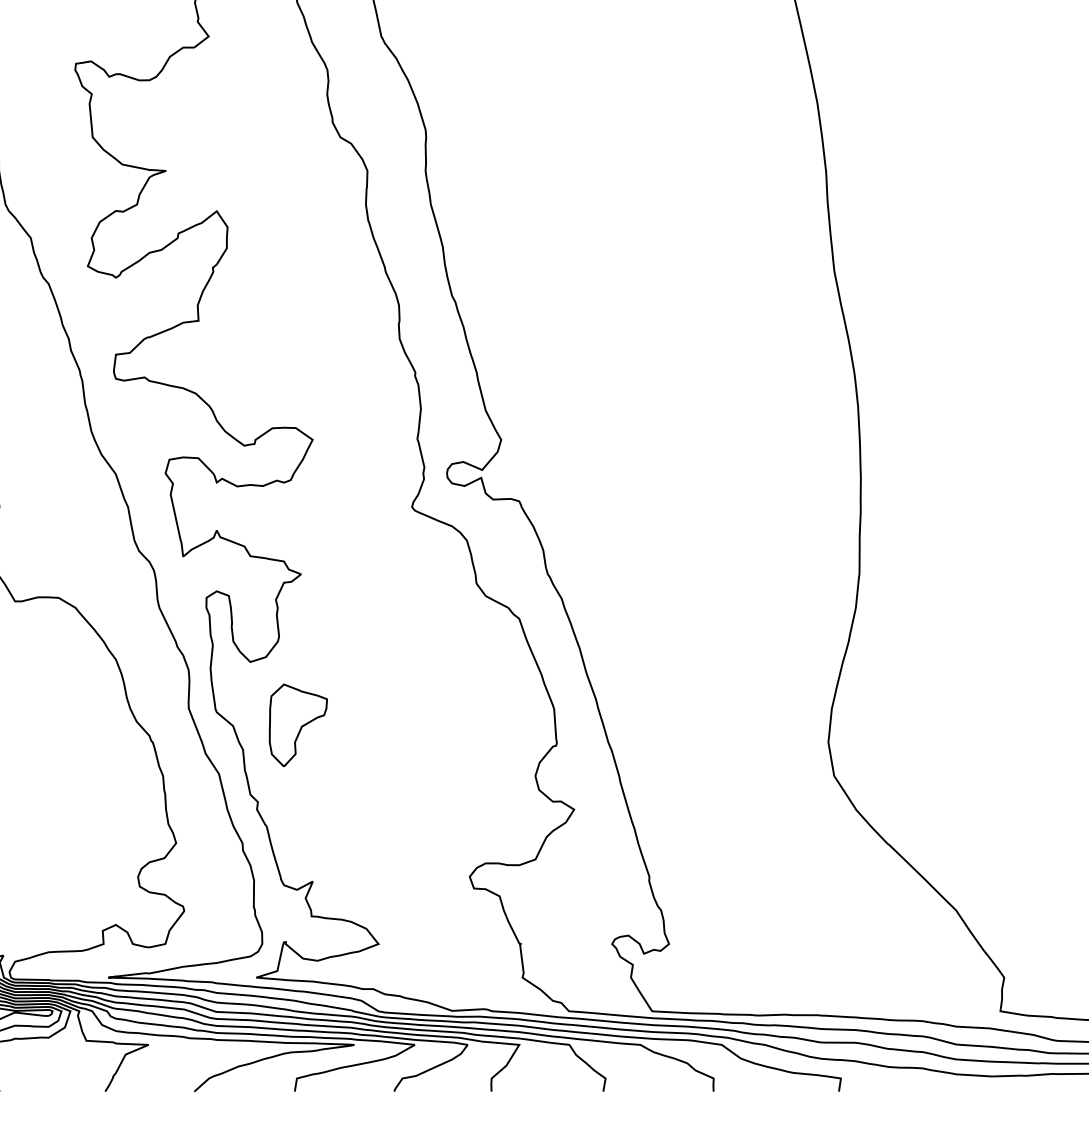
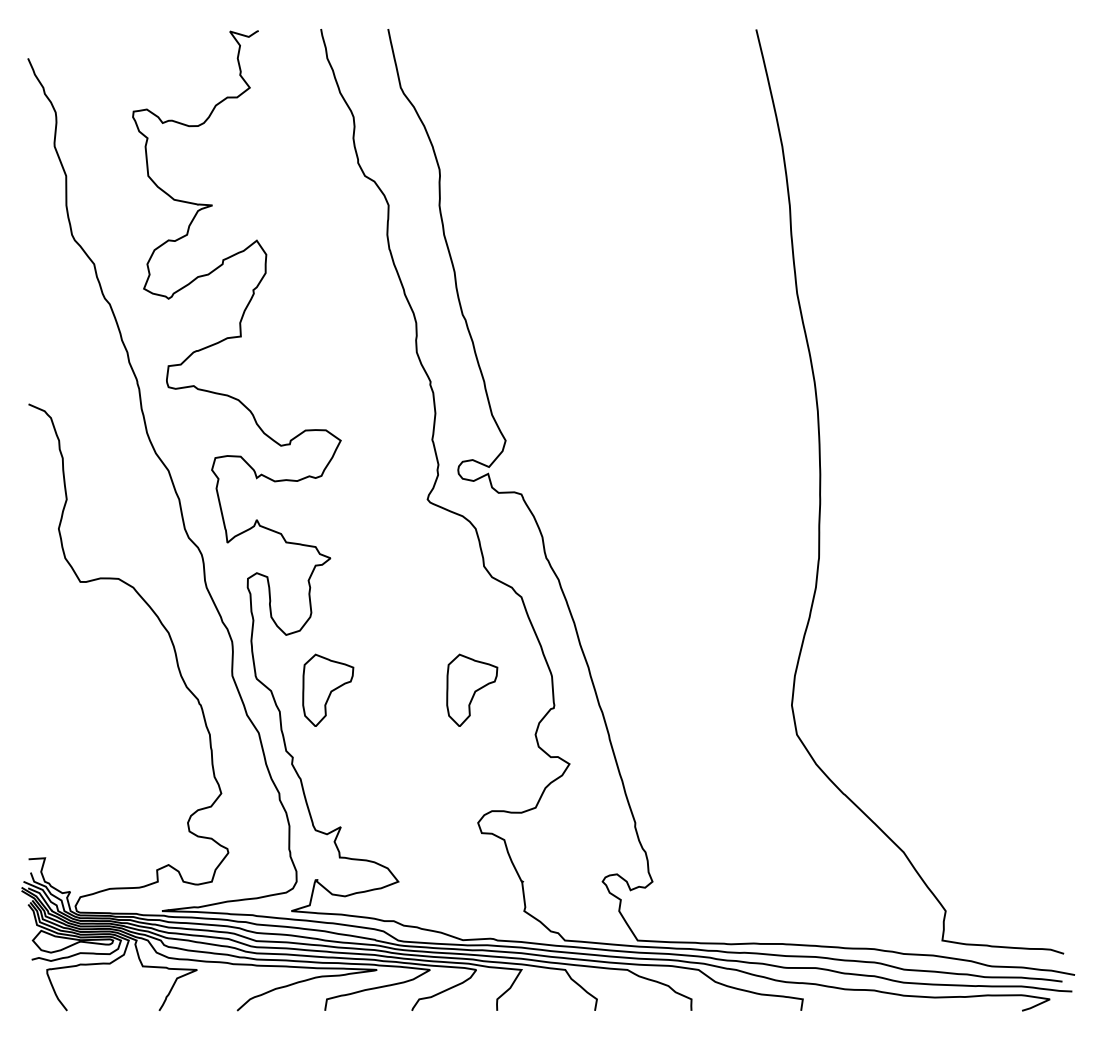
part: (463, 724) -> (472, 689), added

